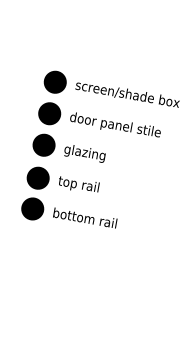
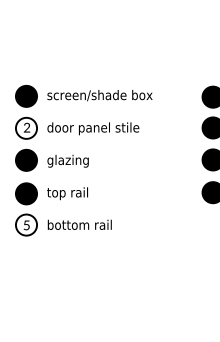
fill: (49, 112) -> (26, 127), removed
fill: (32, 208) -> (26, 224), removed

